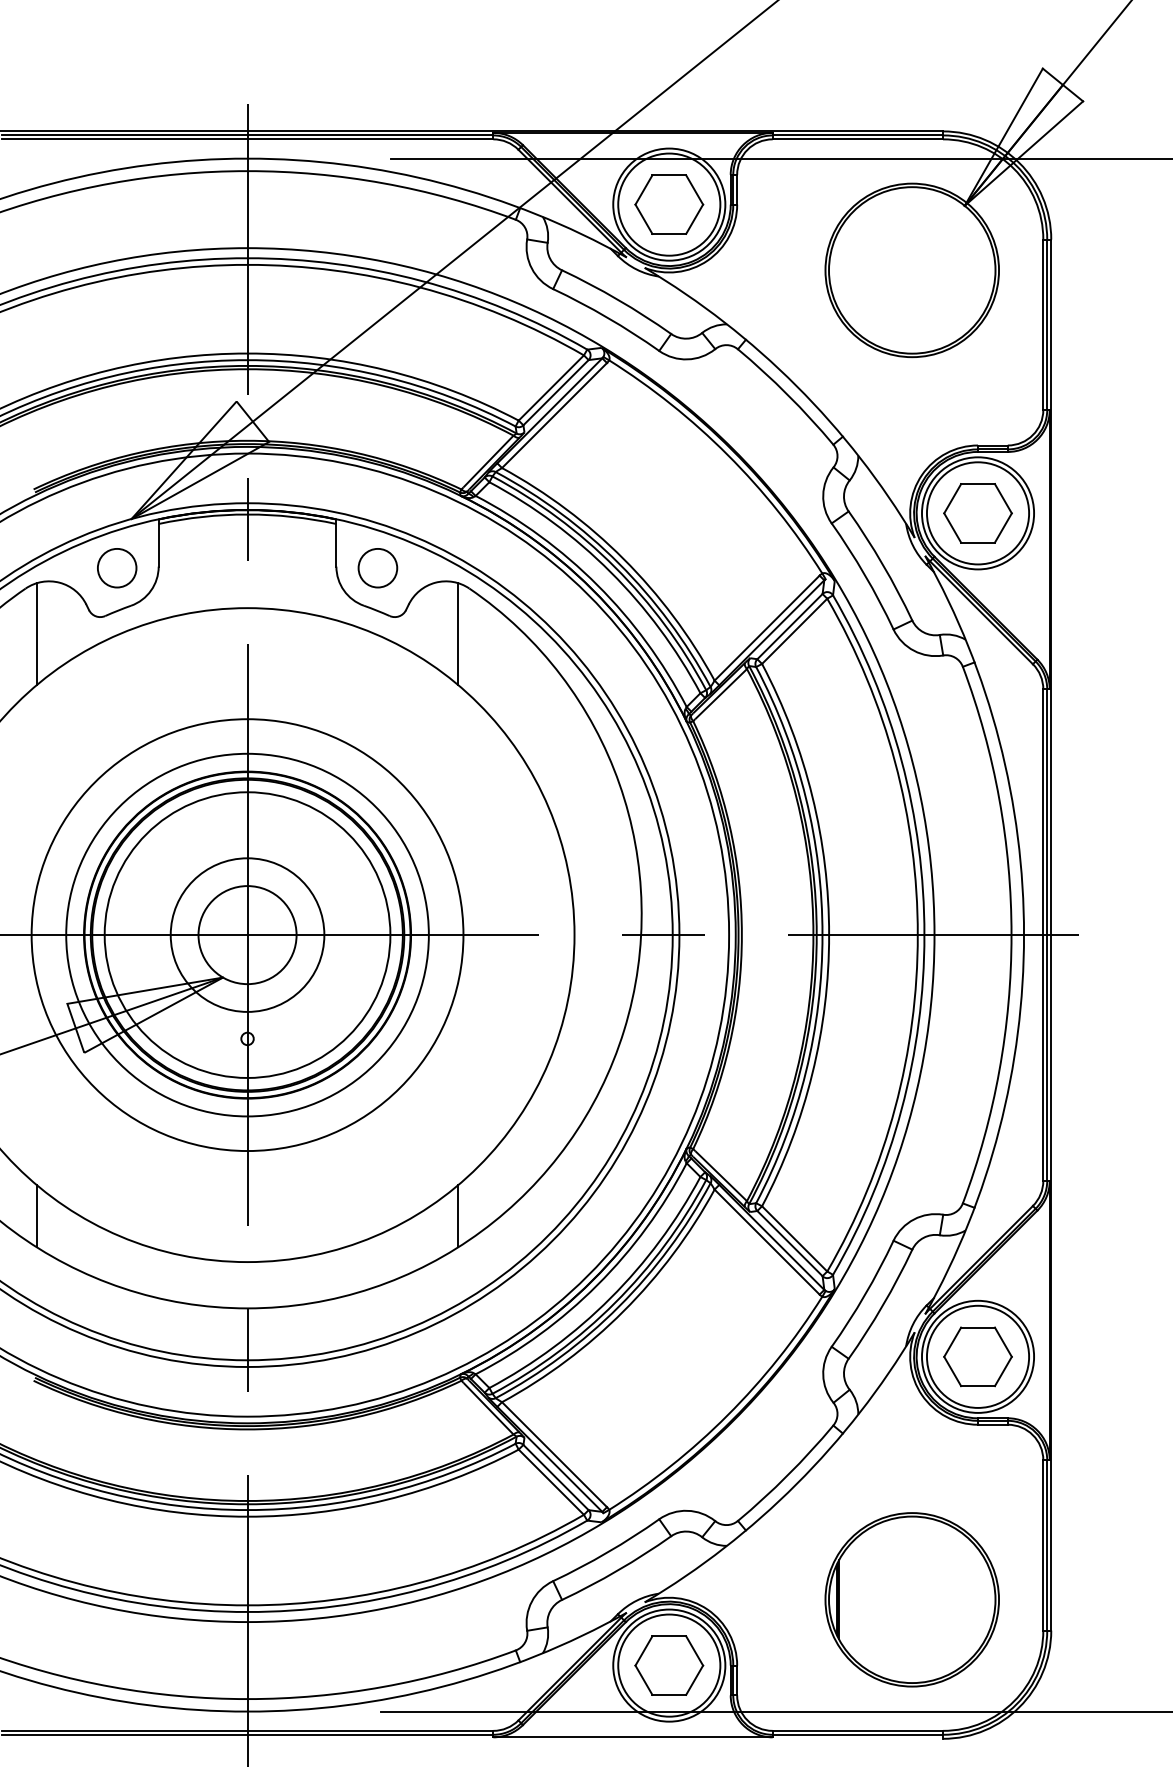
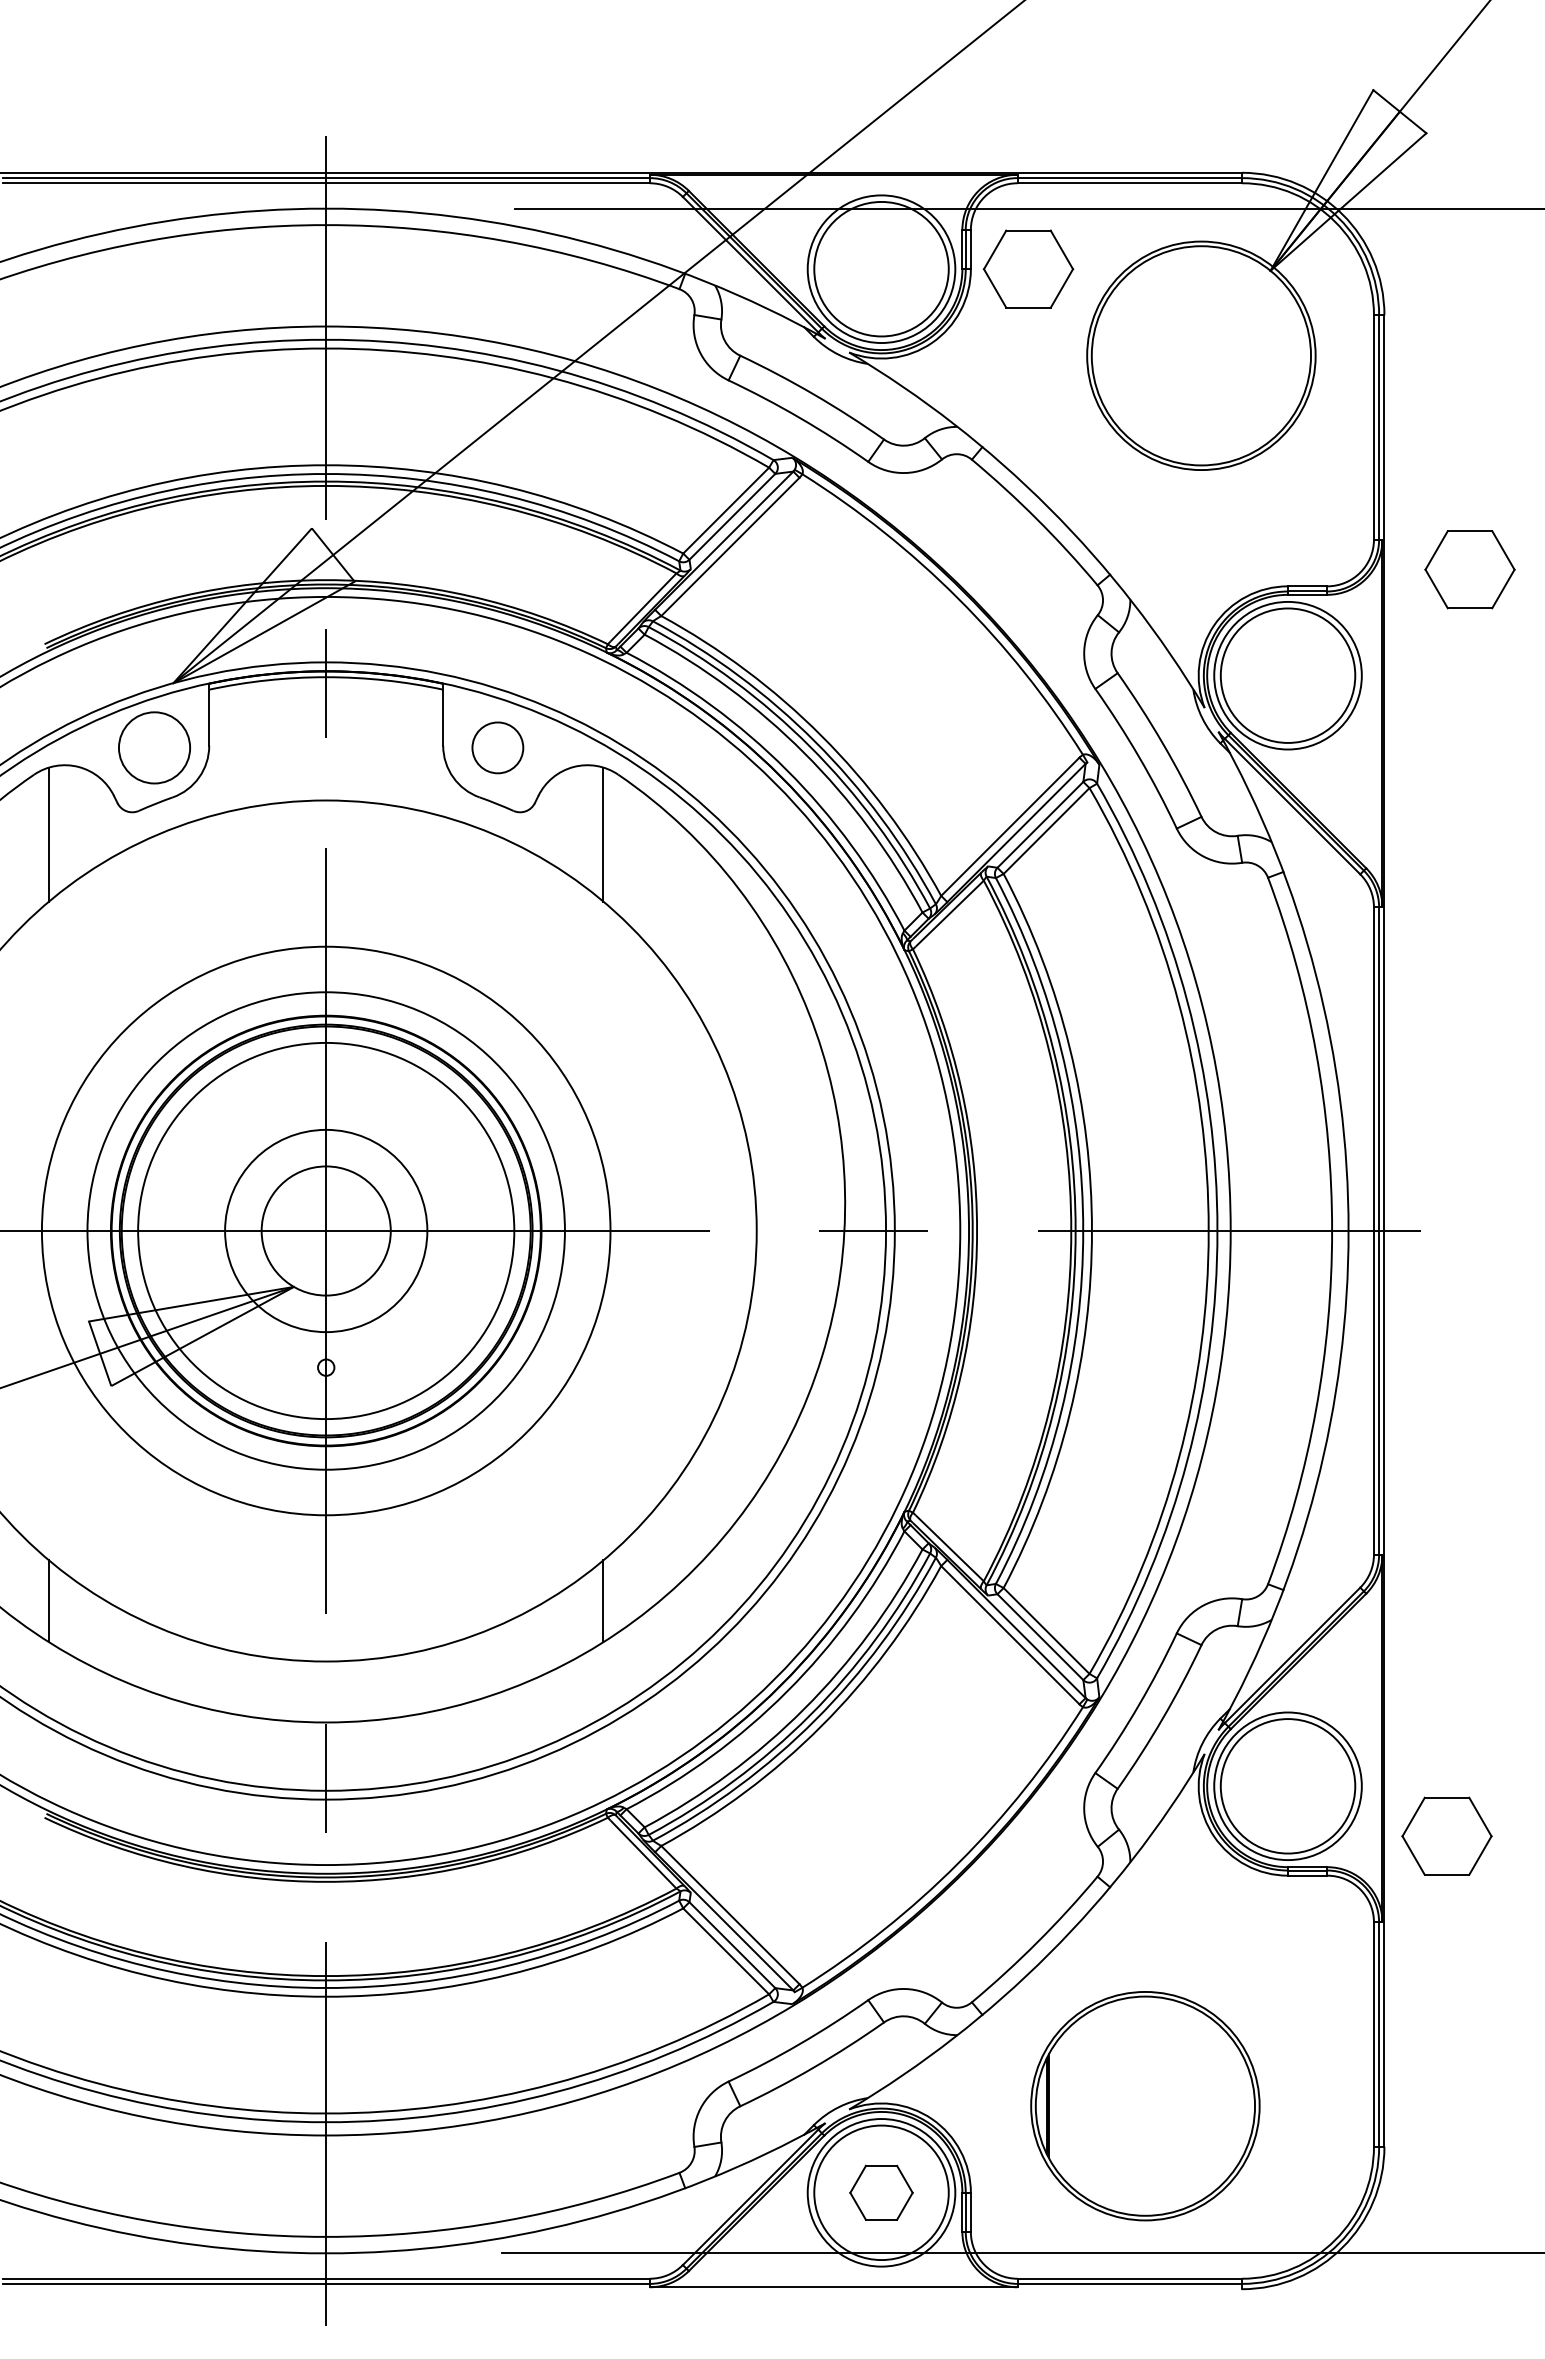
part: (669, 204) -> (1028, 268), moved
part: (977, 513) -> (1469, 569), moved
circle: (117, 567) -> (154, 747), size x1.4
part: (977, 1356) -> (1446, 1835), moved
part: (912, 1600) -> (1145, 2106), moved
part: (669, 1665) -> (881, 2192), size x0.7

